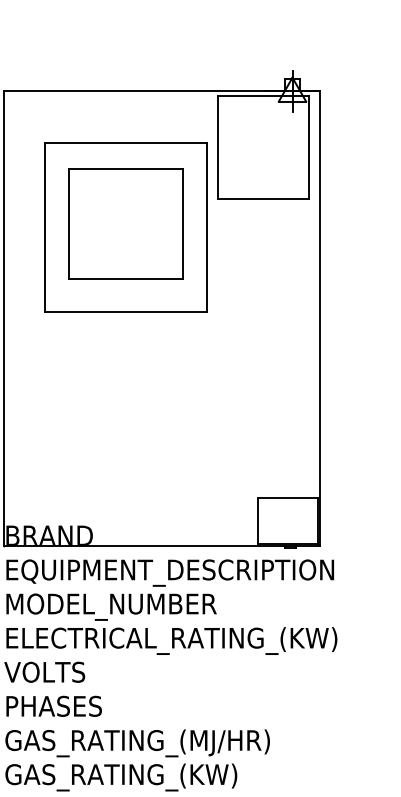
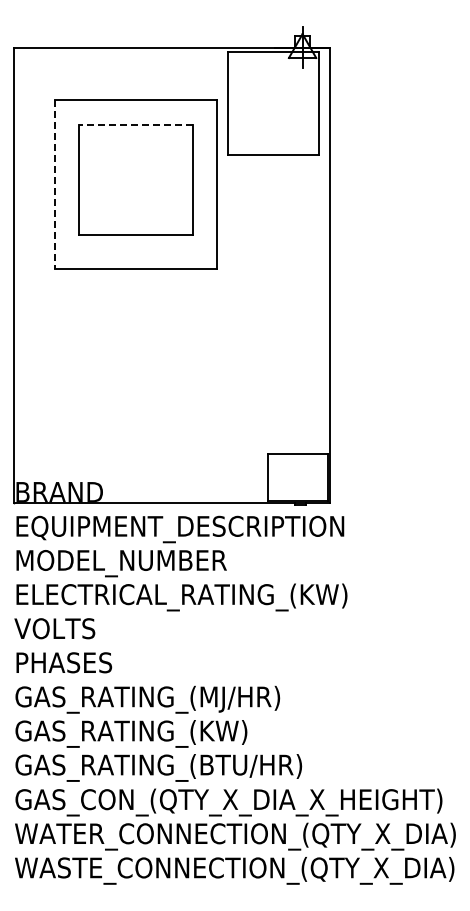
line: (125, 169) -> (135, 125), solid -> dashed
line: (45, 228) -> (55, 184), solid -> dashed

